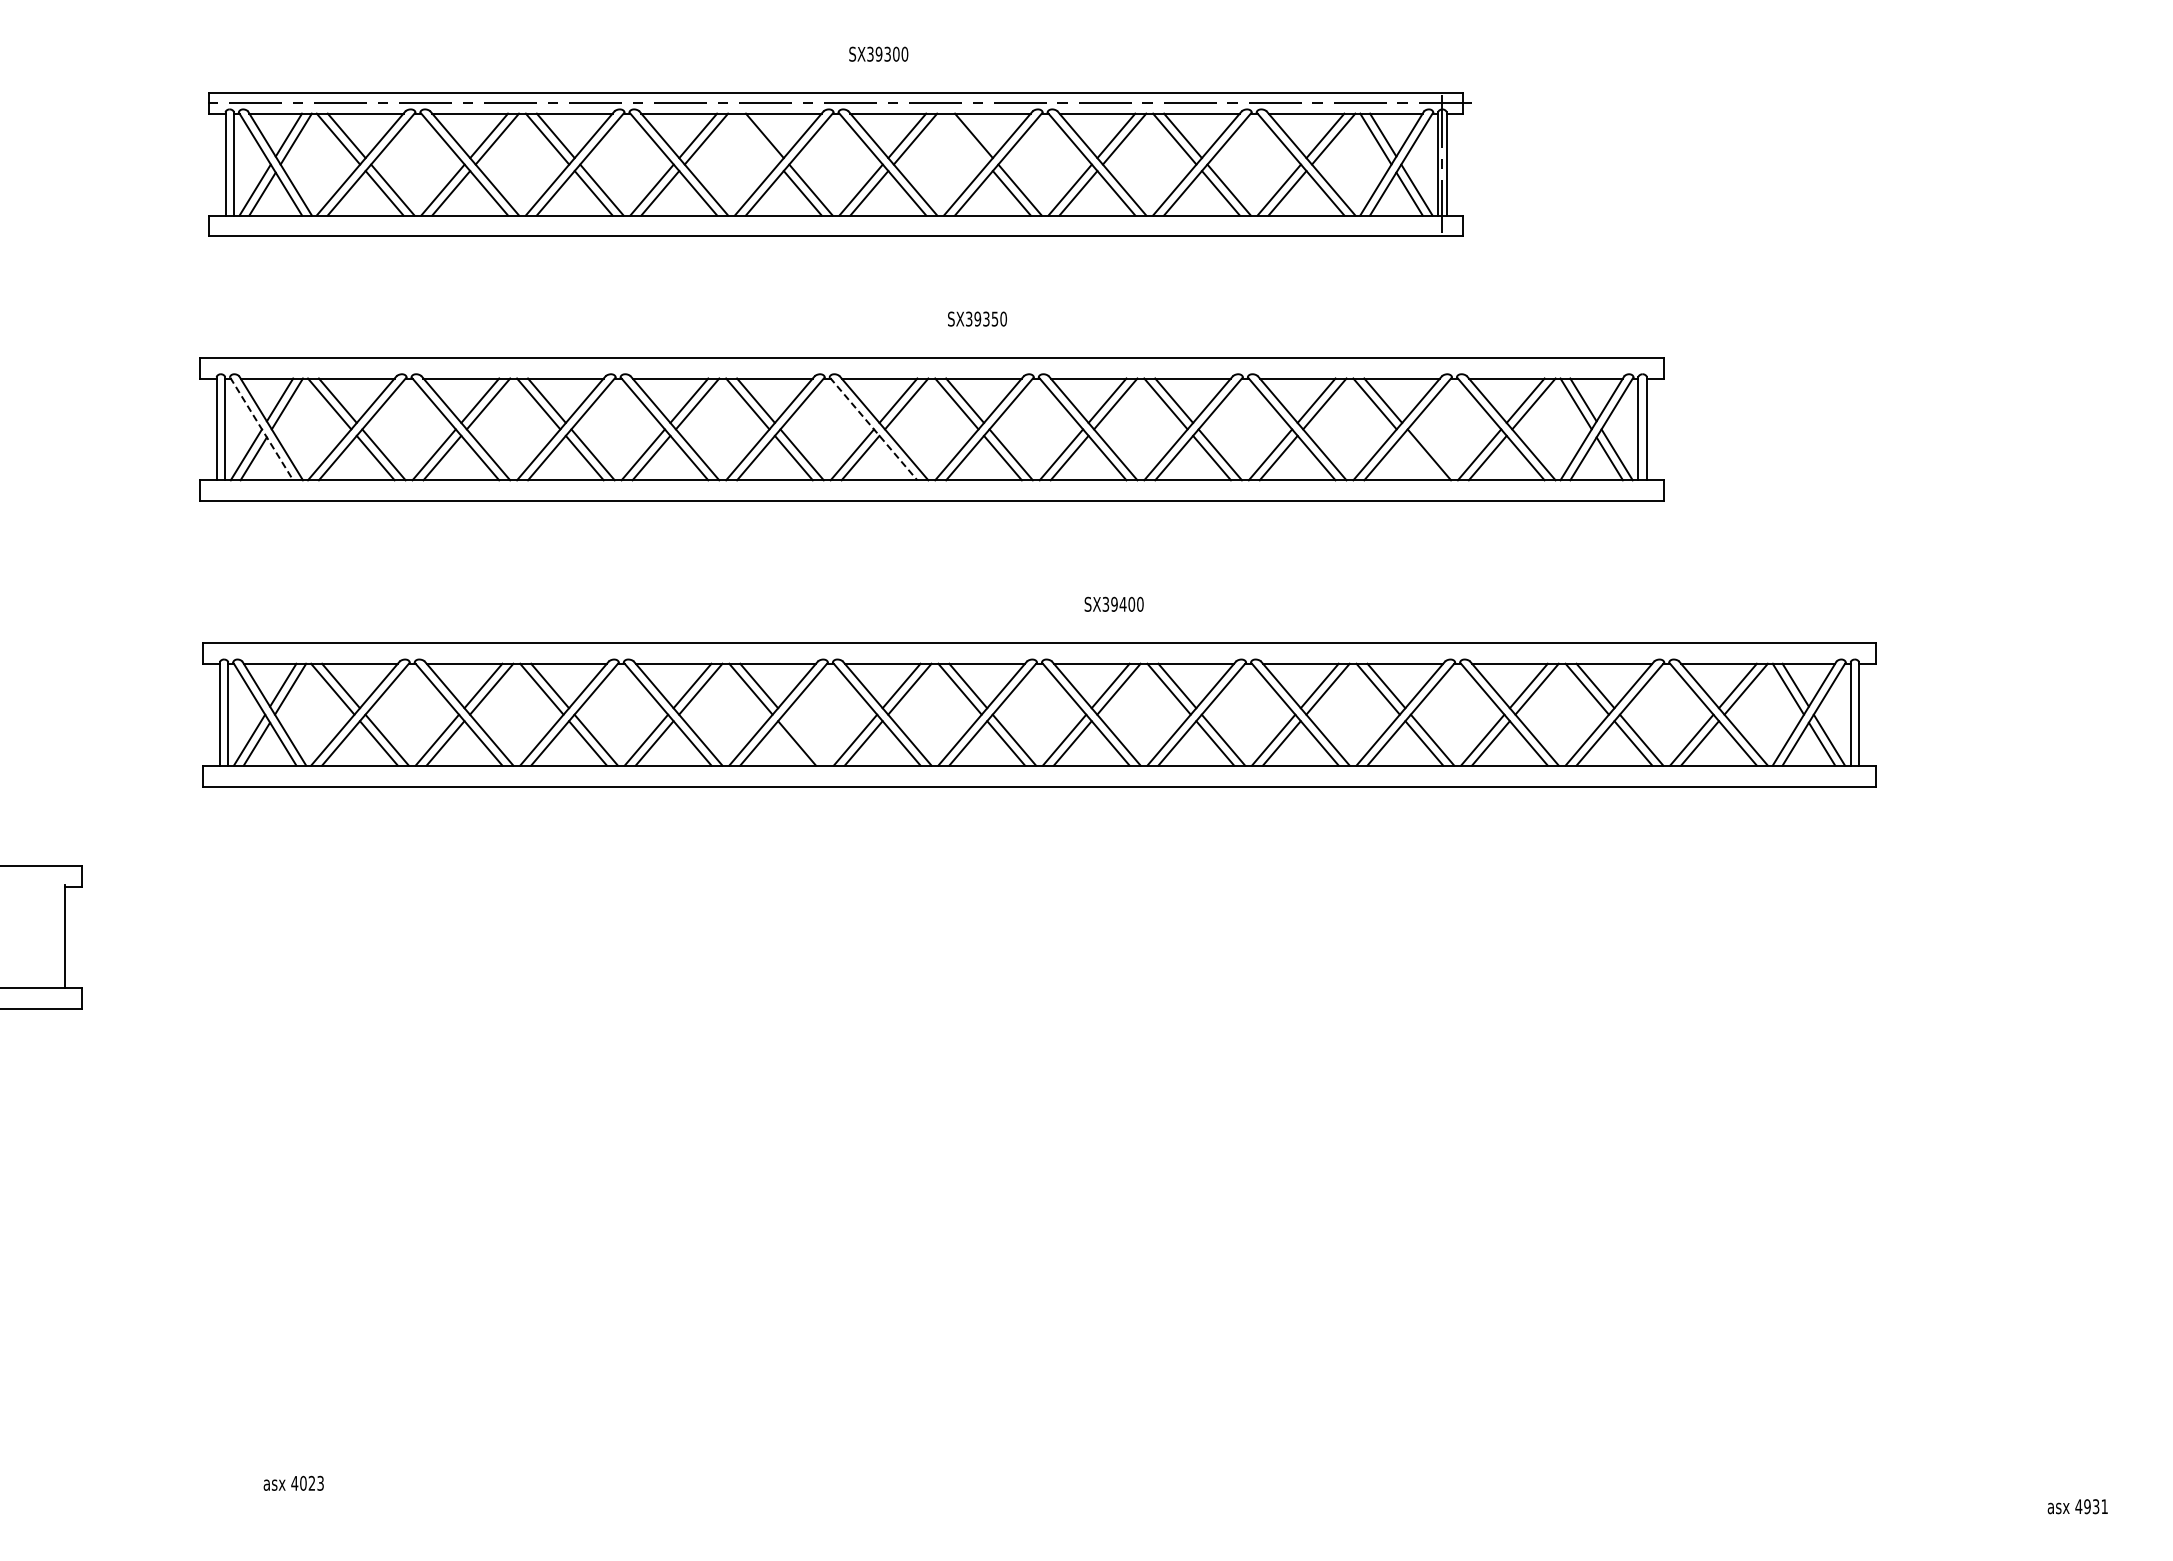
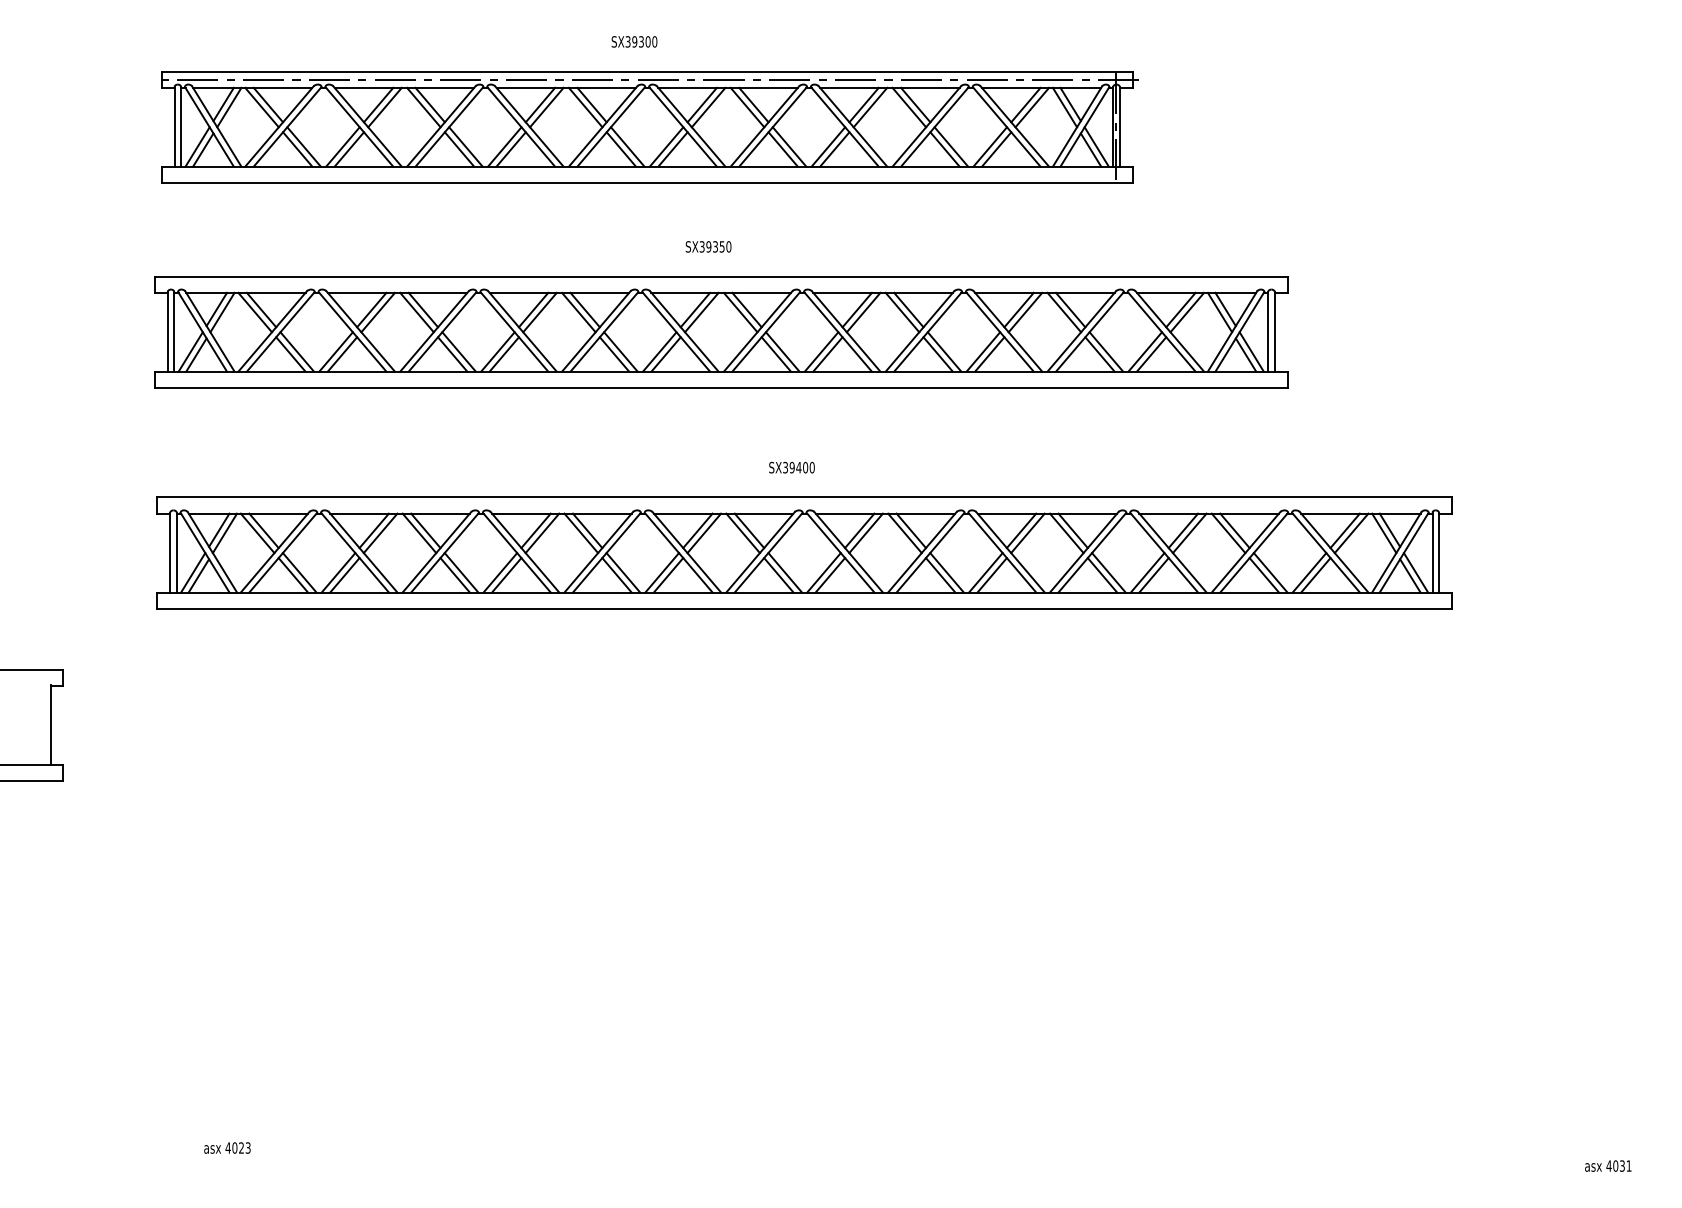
text: (878, 53) -> (634, 41), moved
line: (756, 138) -> (585, 107), added
line: (965, 138) -> (747, 107), added
text: (977, 318) -> (708, 246), moved
line: (262, 429) -> (203, 332), dashed -> solid
line: (874, 429) -> (676, 332), dashed -> solid
line: (1421, 457) -> (1100, 353), added
text: (1113, 603) -> (791, 467), moved
line: (805, 739) -> (623, 572), added
text: (2087, 1506) -> (1615, 1165), 4931 -> 4031

